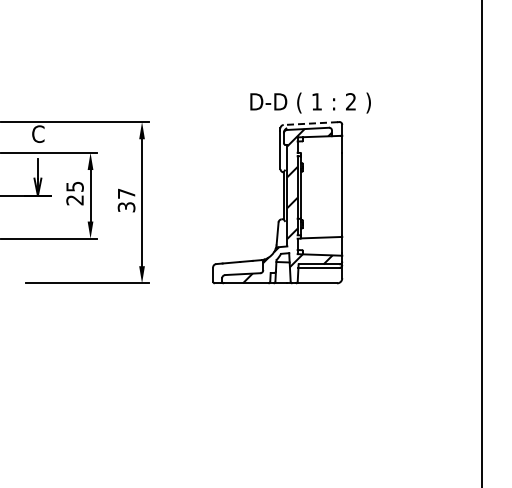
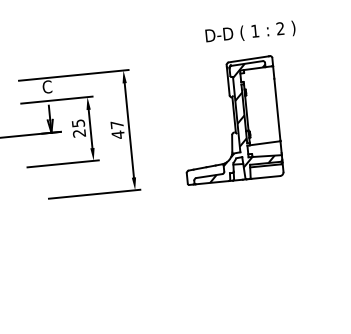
text: (310, 102) -> (250, 32), moved
line: (310, 123) -> (248, 59), dashed -> solid
text: (126, 206) -> (118, 134), 37 -> 47

